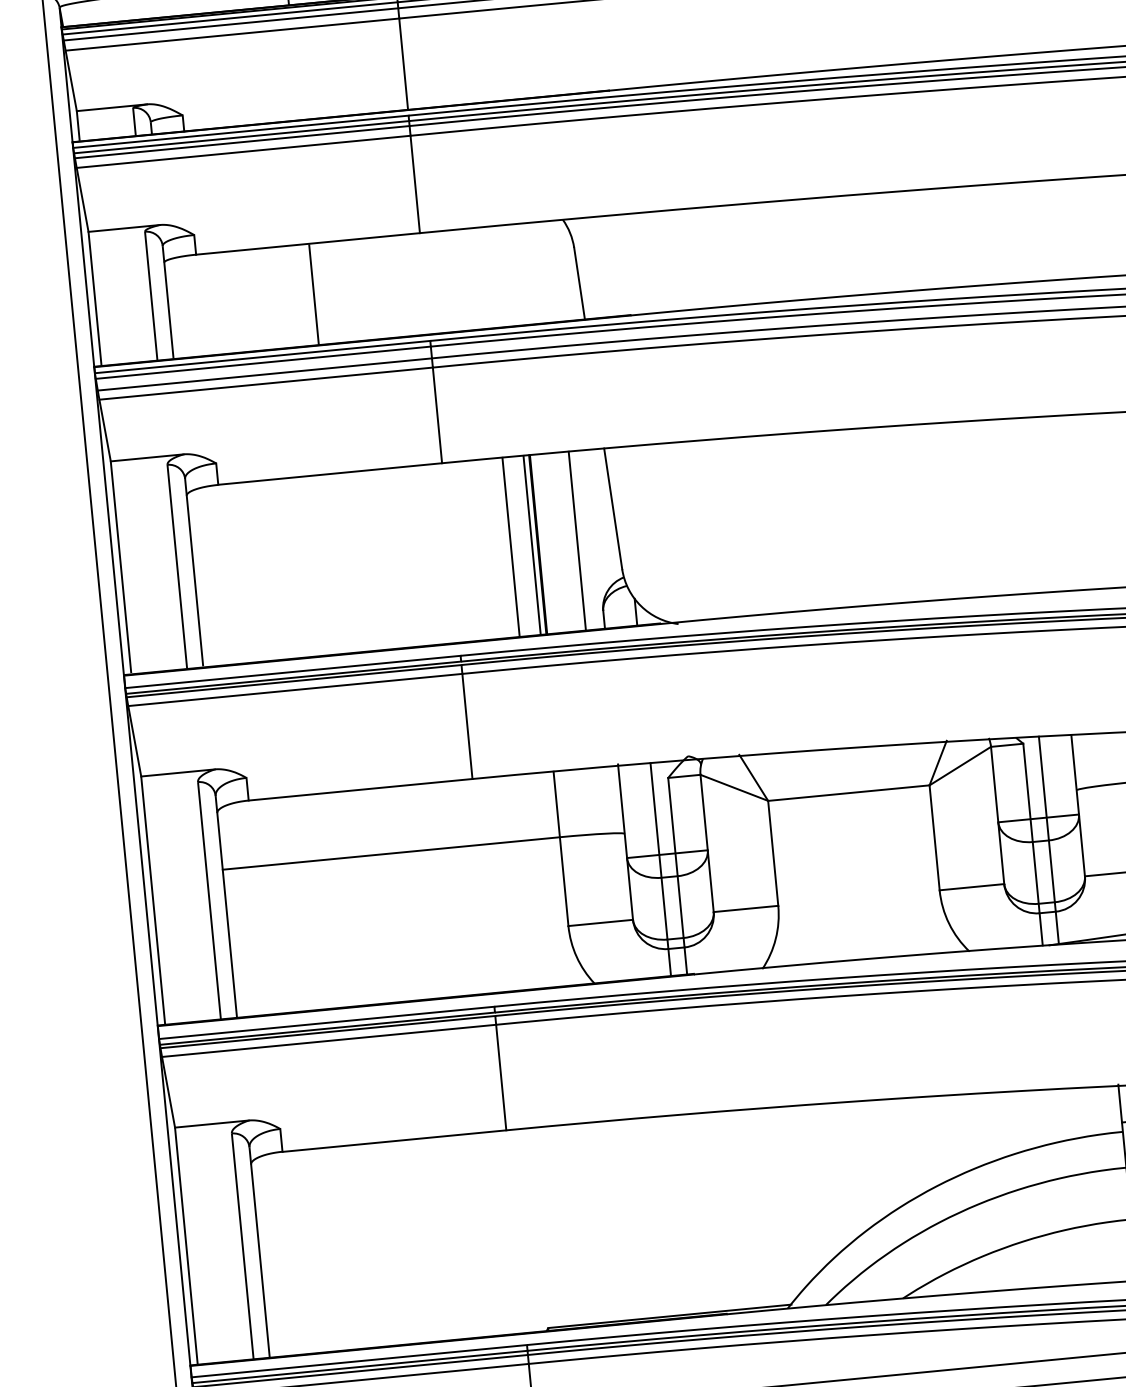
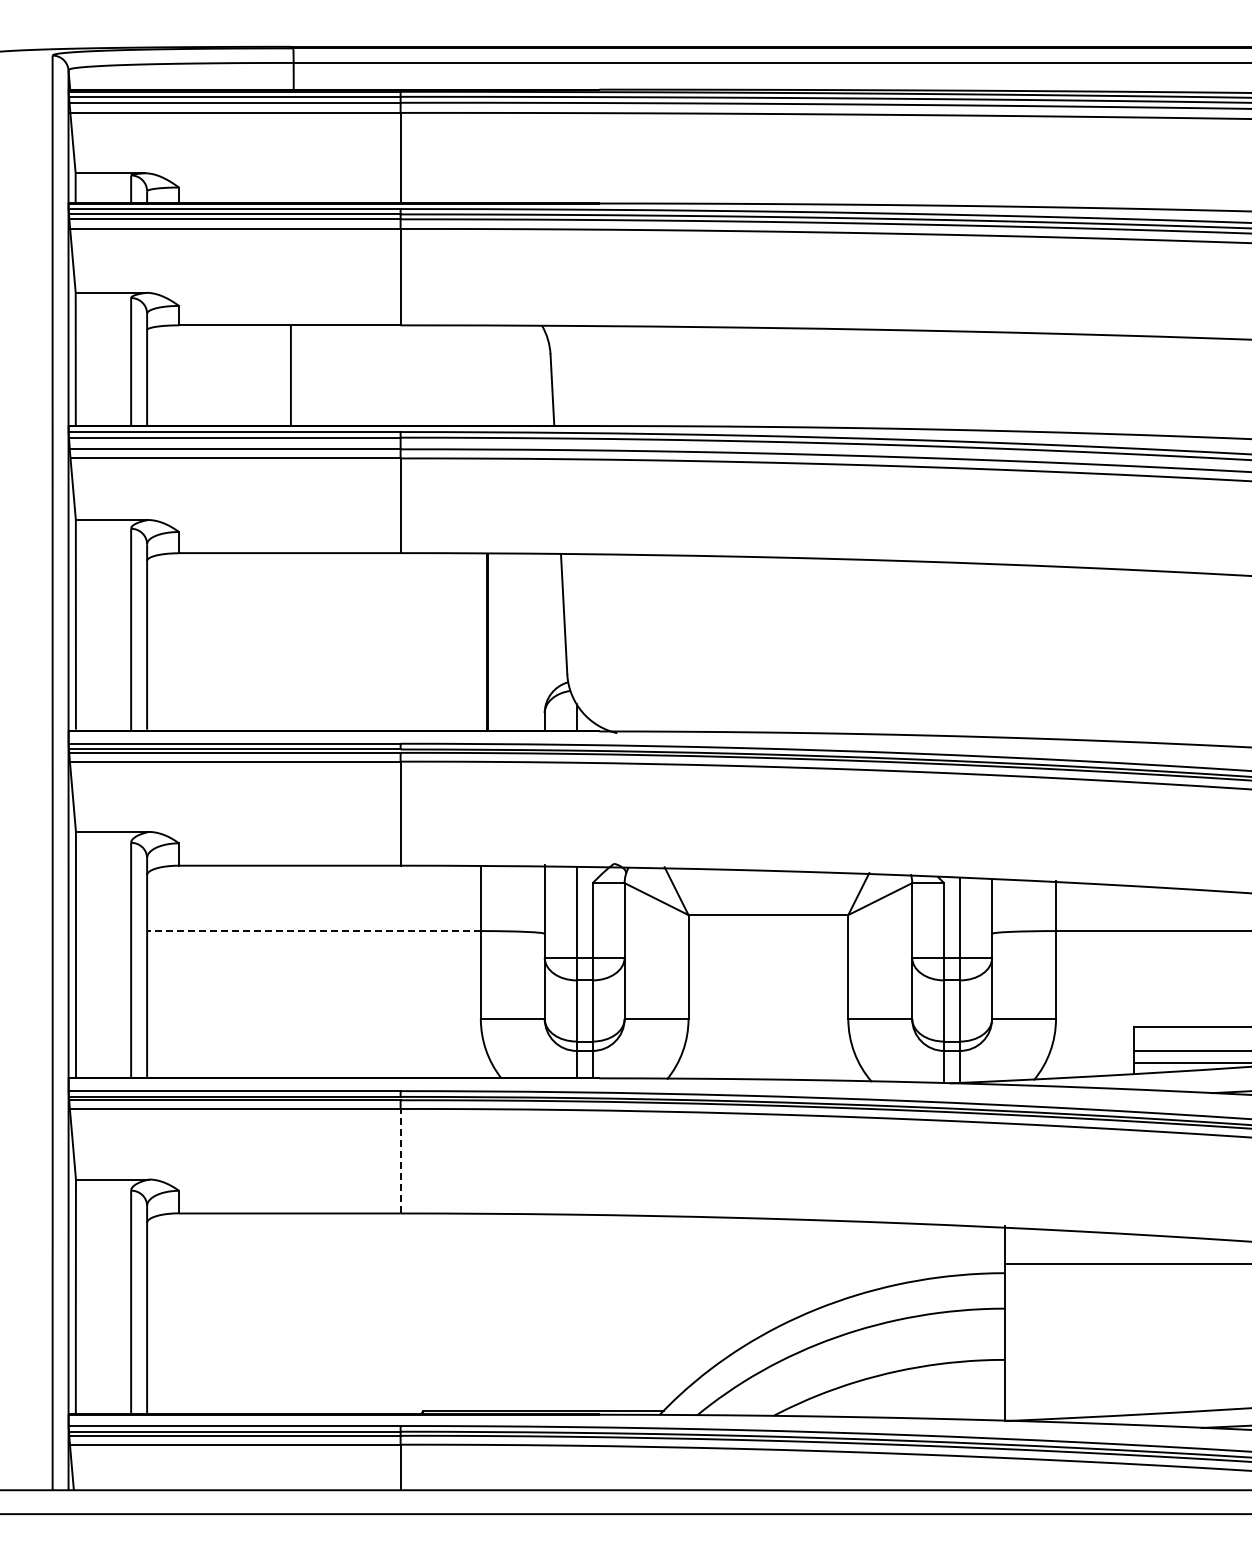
line: (576, 540) -> (525, 641), removed
line: (532, 544) -> (481, 641), removed
line: (511, 546) -> (460, 641), removed
line: (390, 853) -> (313, 931), solid -> dashed
line: (501, 1076) -> (400, 1160), solid -> dashed

